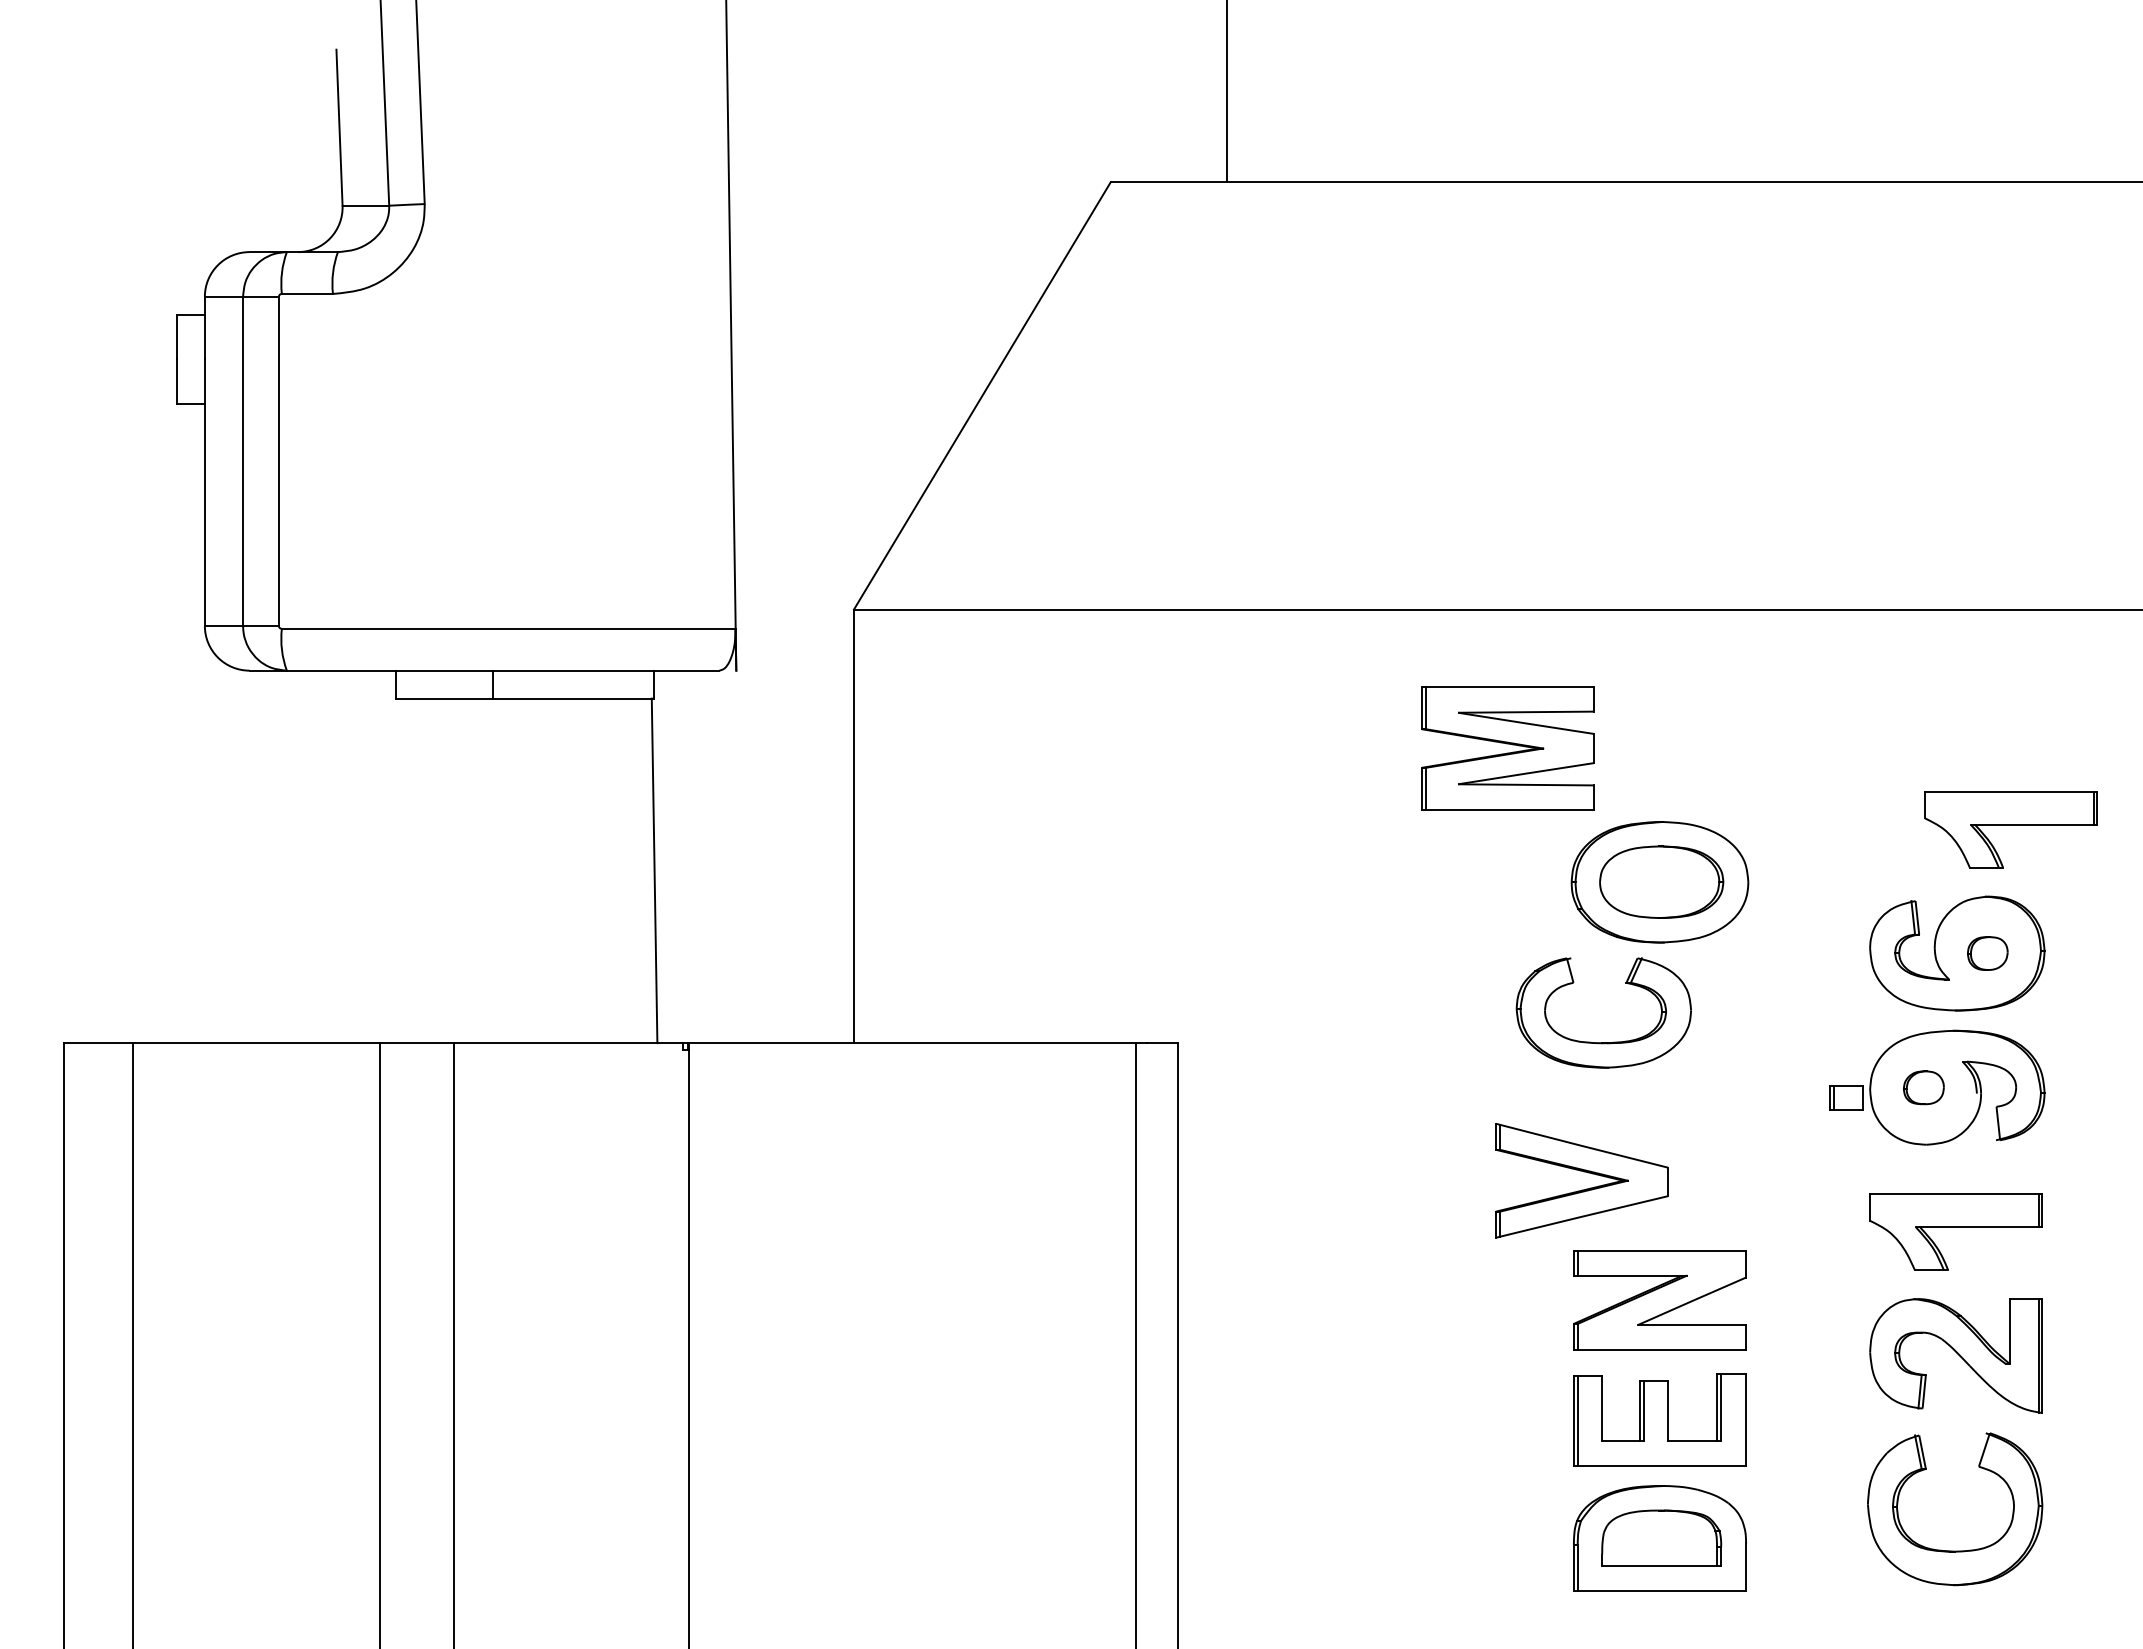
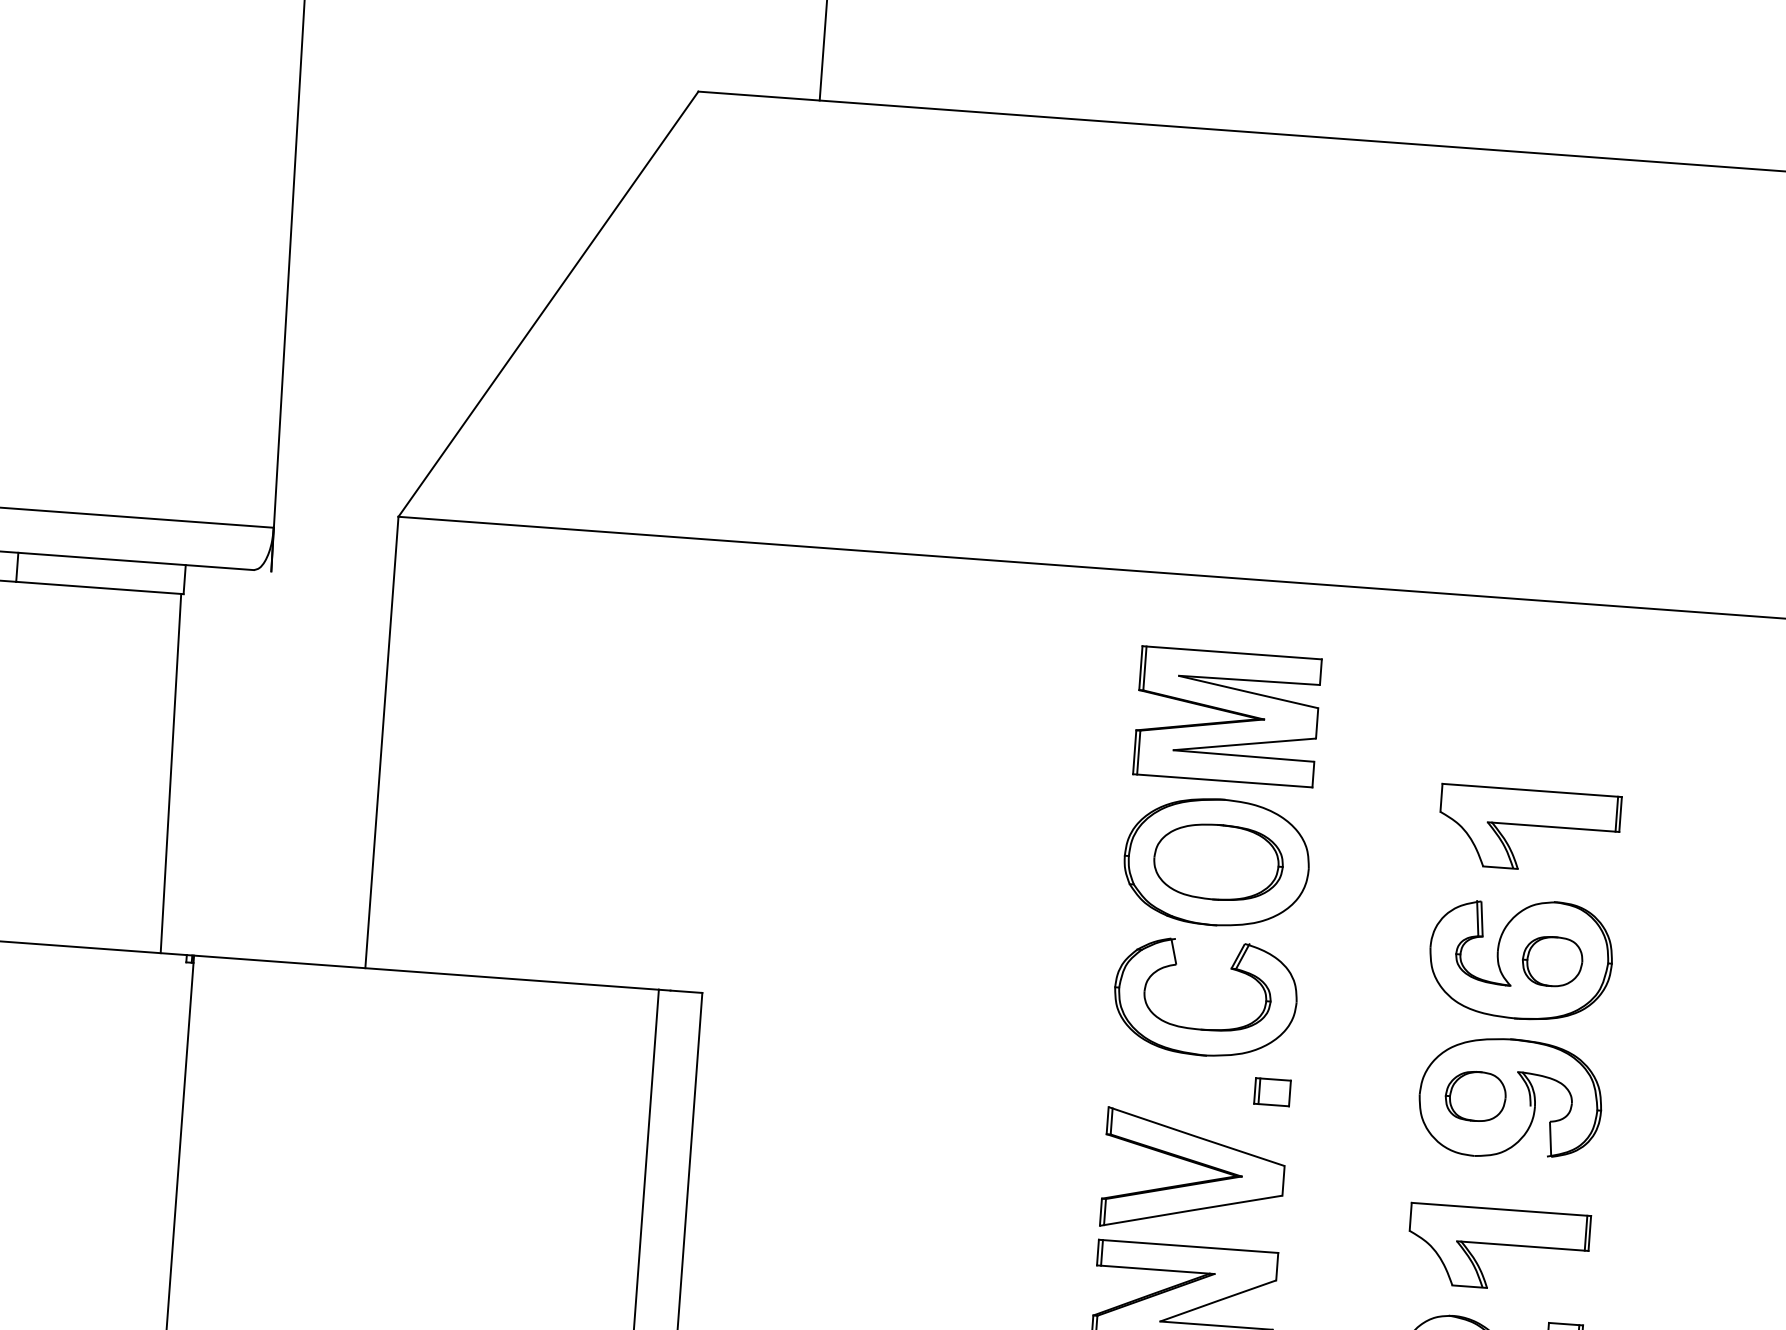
part: (1507, 748) -> (1226, 716), moved
part: (2010, 829) -> (1528, 829), moved
part: (1987, 953) -> (1552, 961), size x1.43
part: (1603, 1042) -> (1202, 1029), moved
part: (1923, 1087) -> (1475, 1096), size x1.43
part: (1846, 1097) -> (1272, 1091), moved
part: (1584, 1172) -> (1197, 1164), moved

